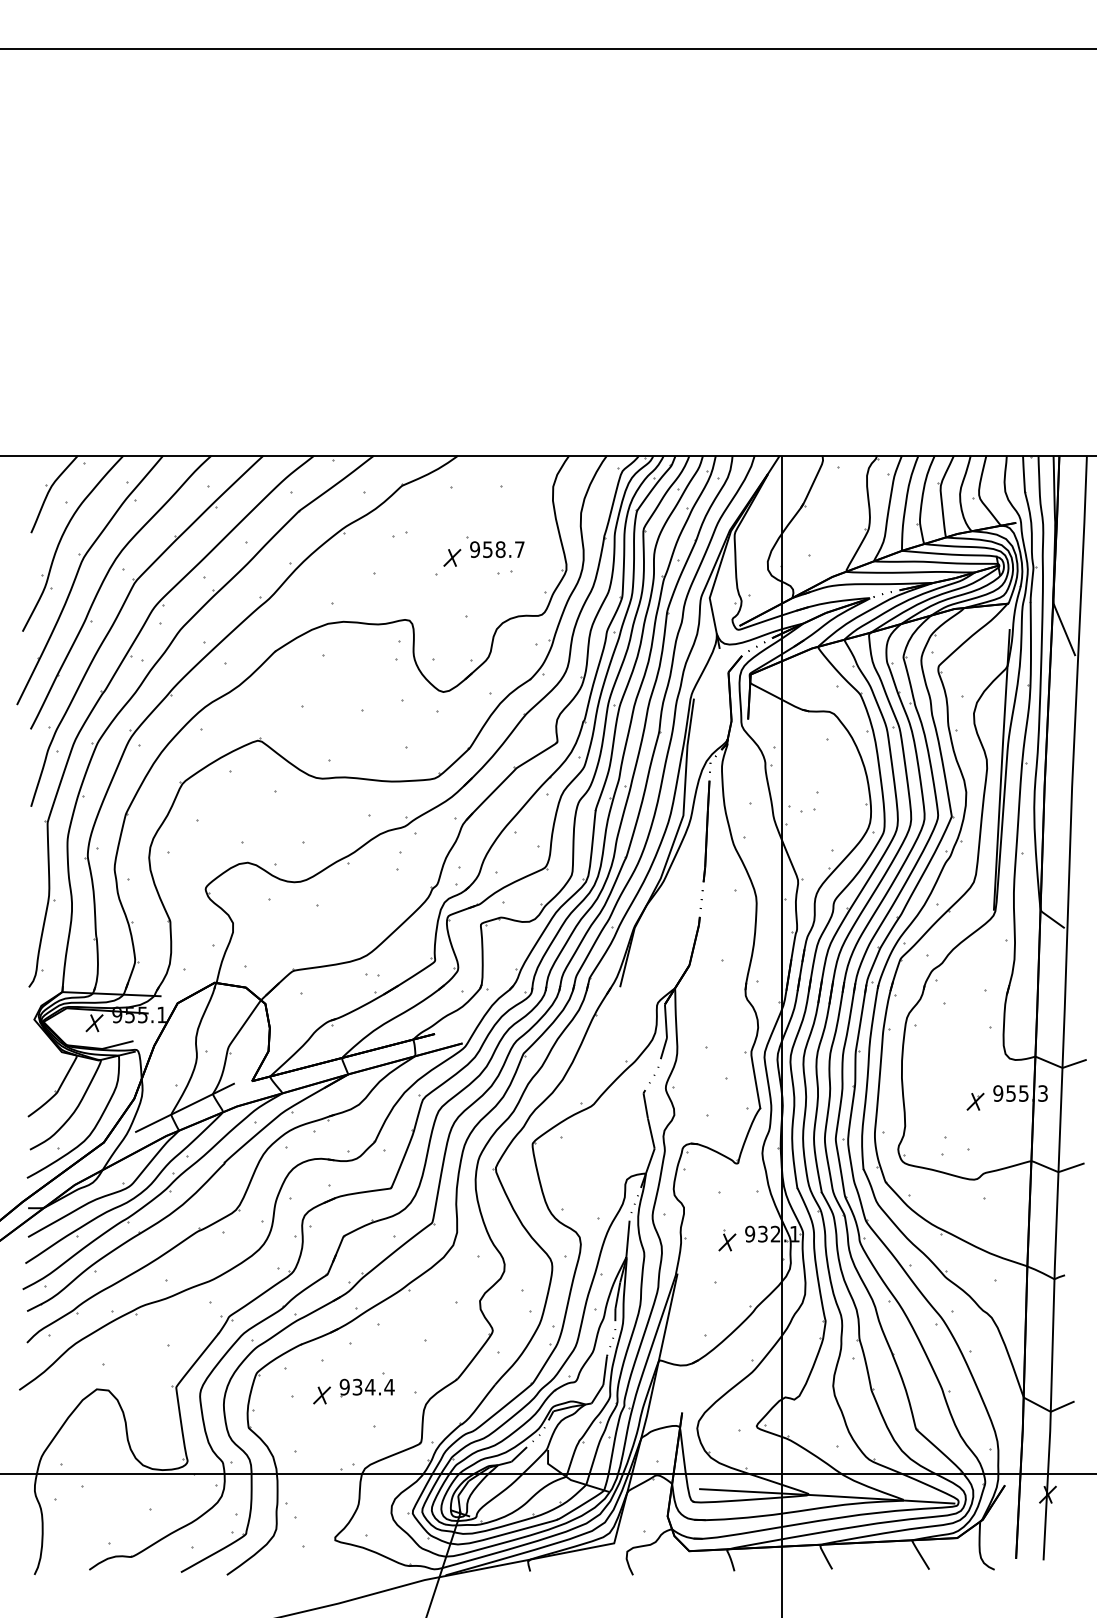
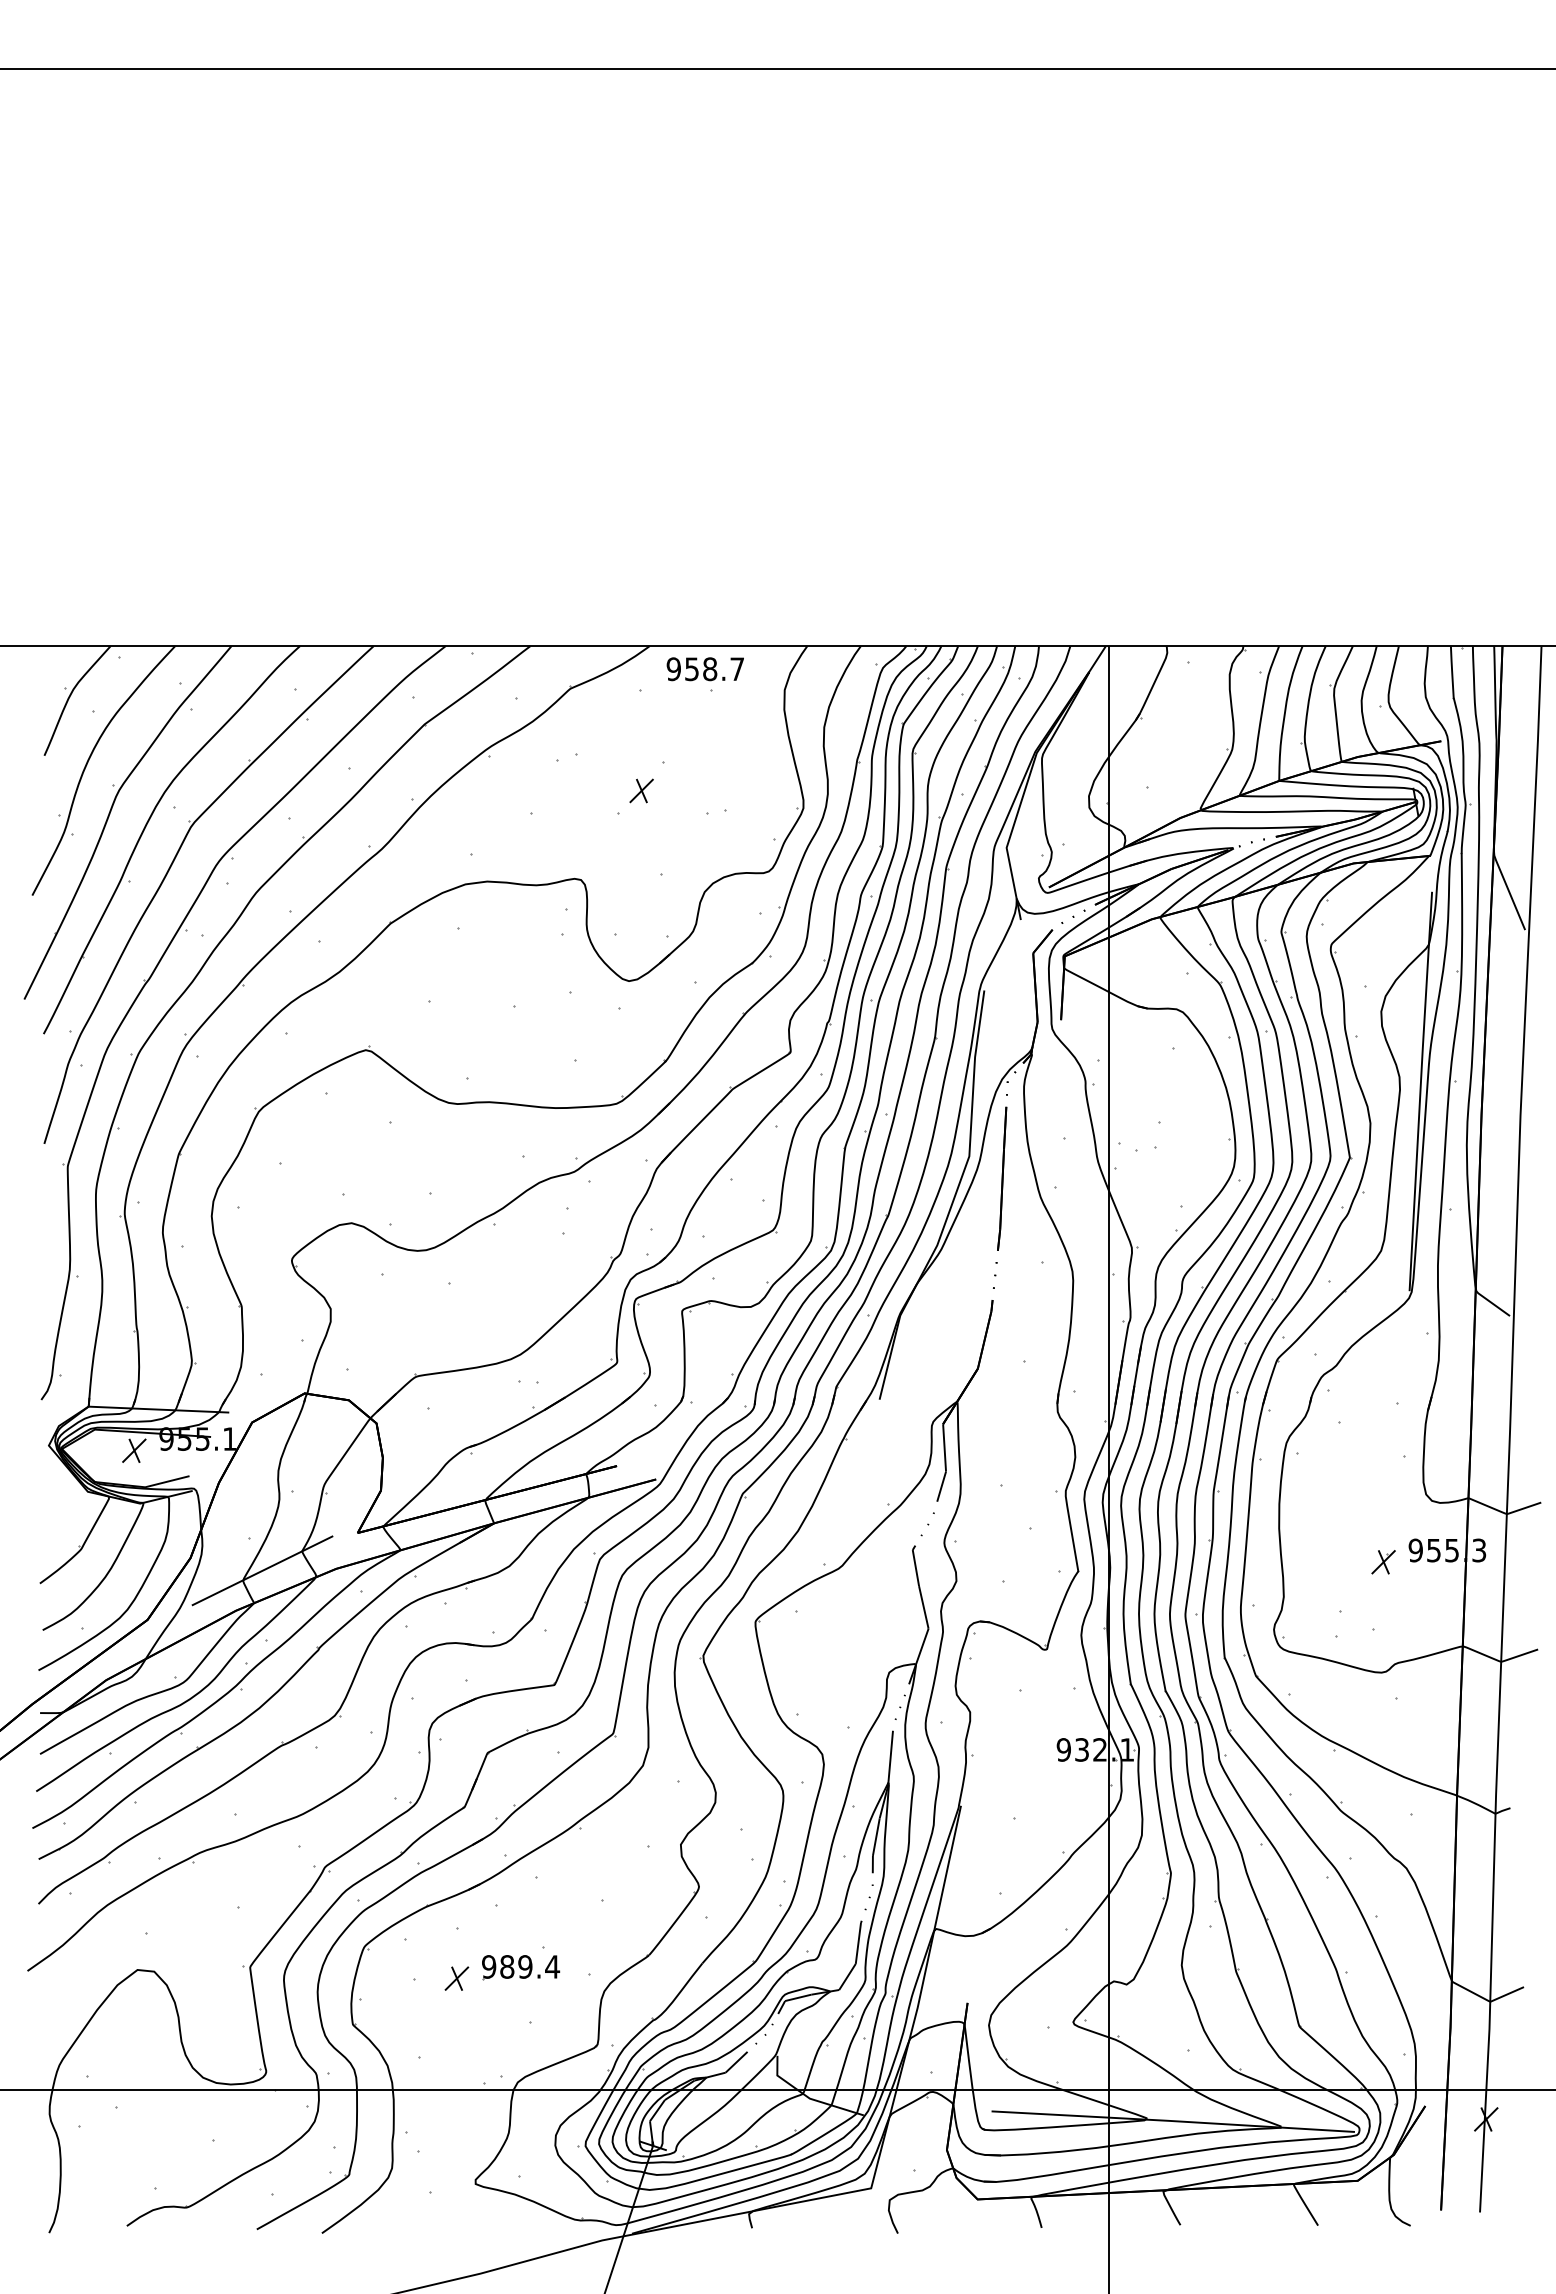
text: (496, 549) -> (704, 669), moved
part: (727, 1240) -> (1031, 1758), removed
text: (364, 1386) -> (516, 1966), 934.4 -> 989.4

